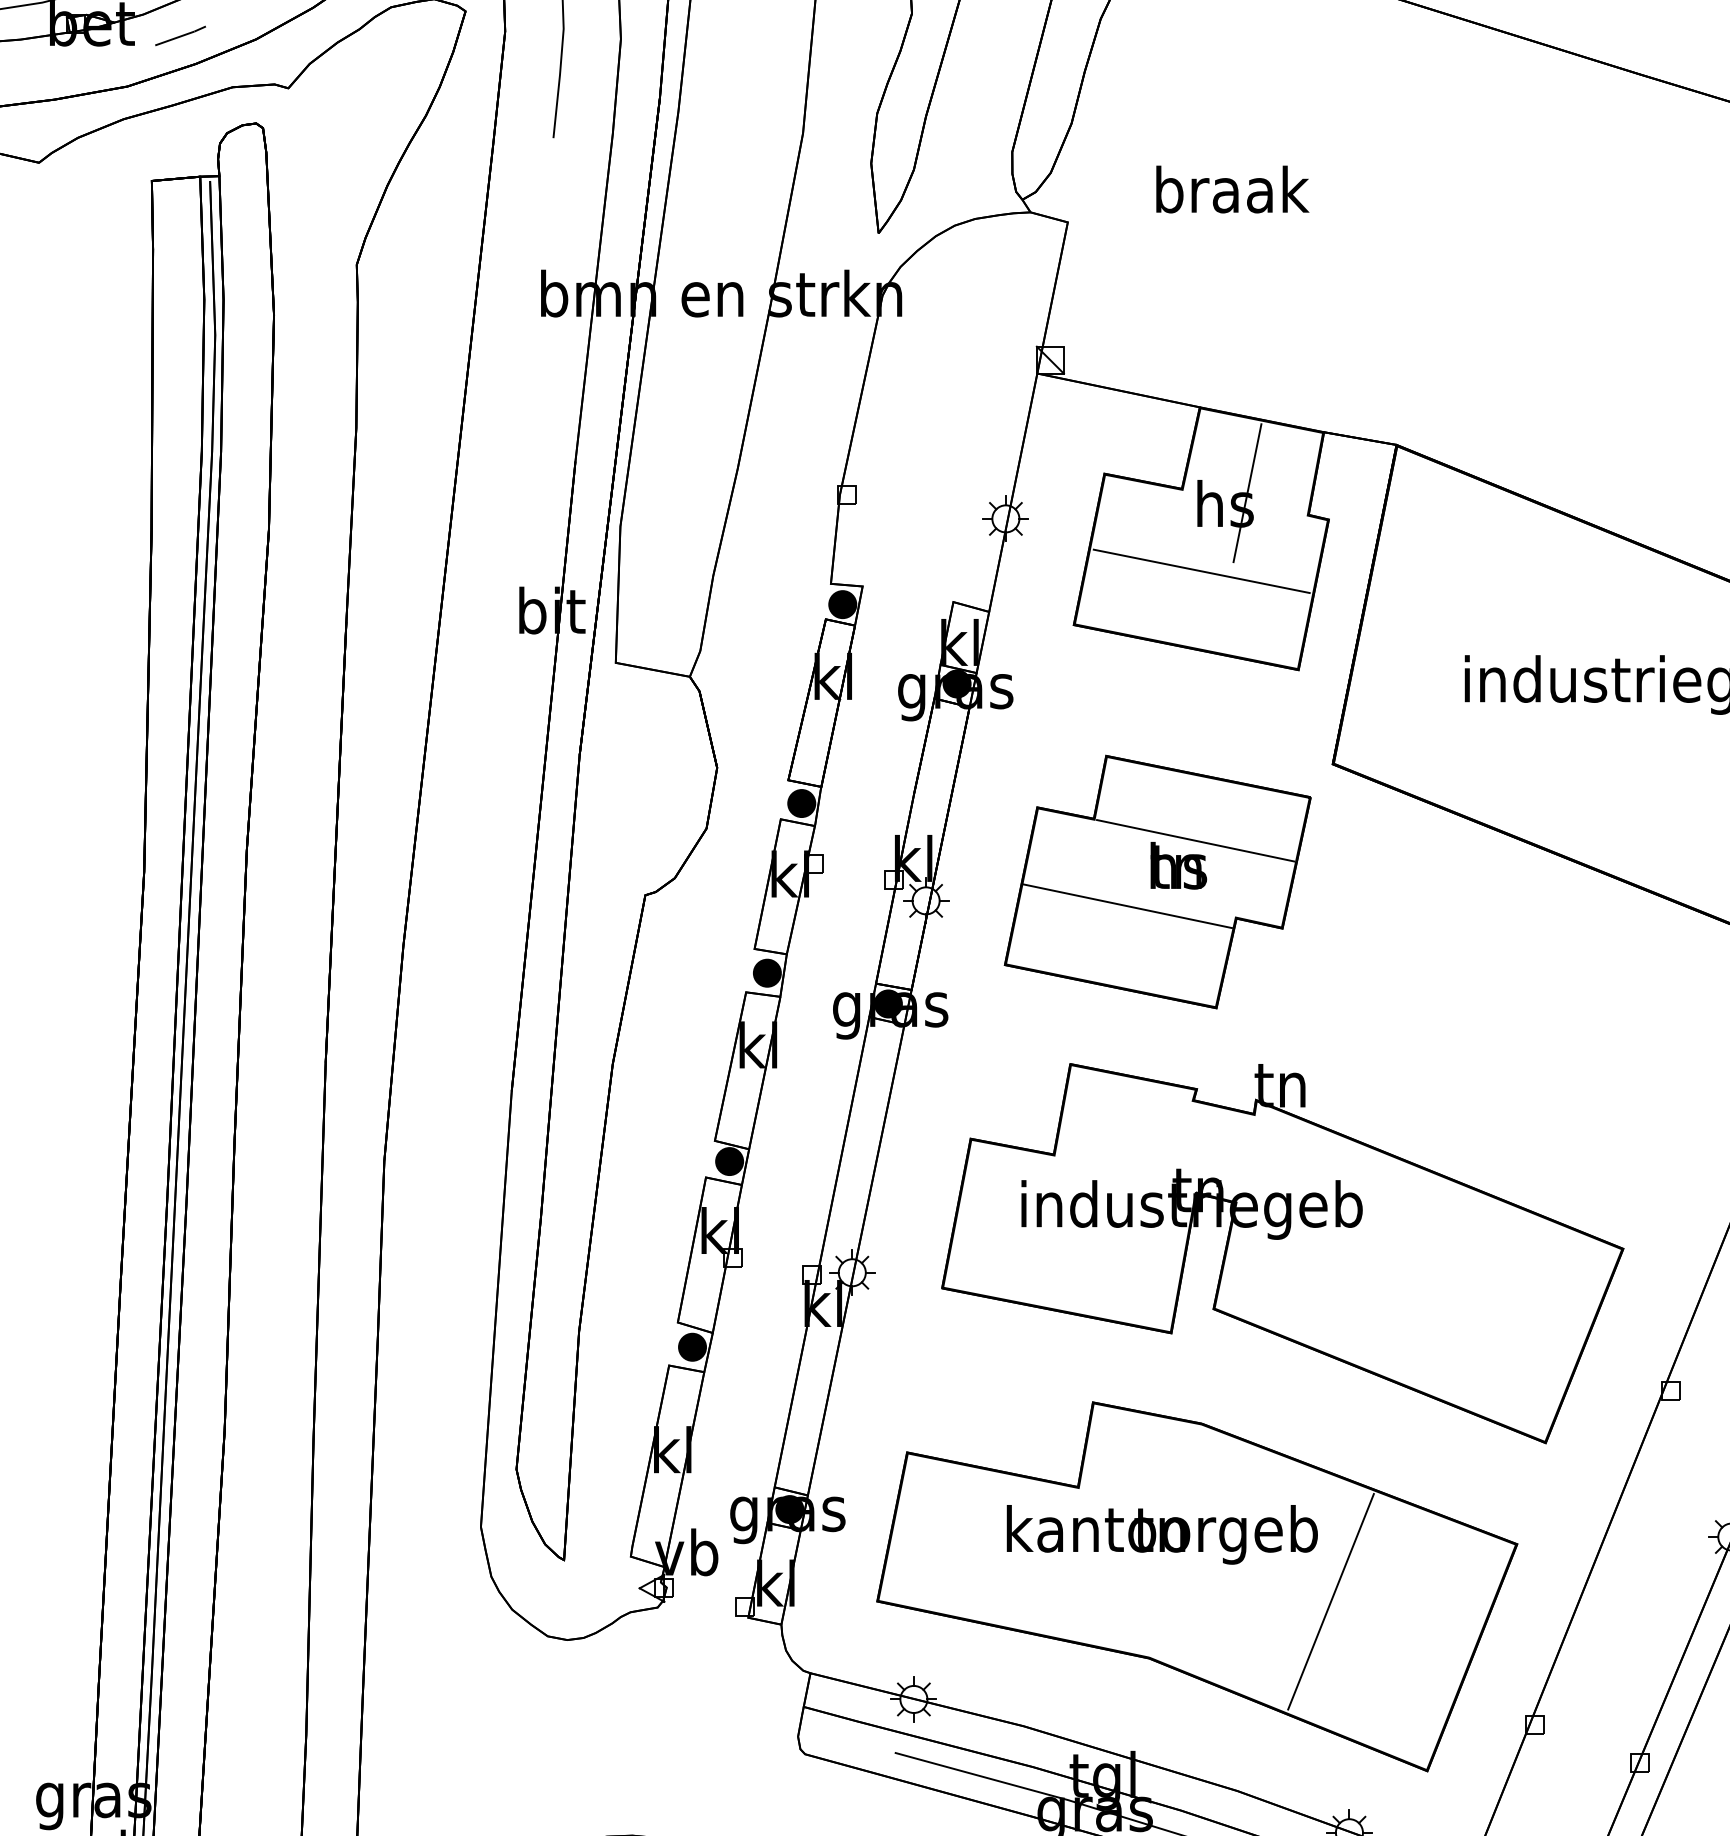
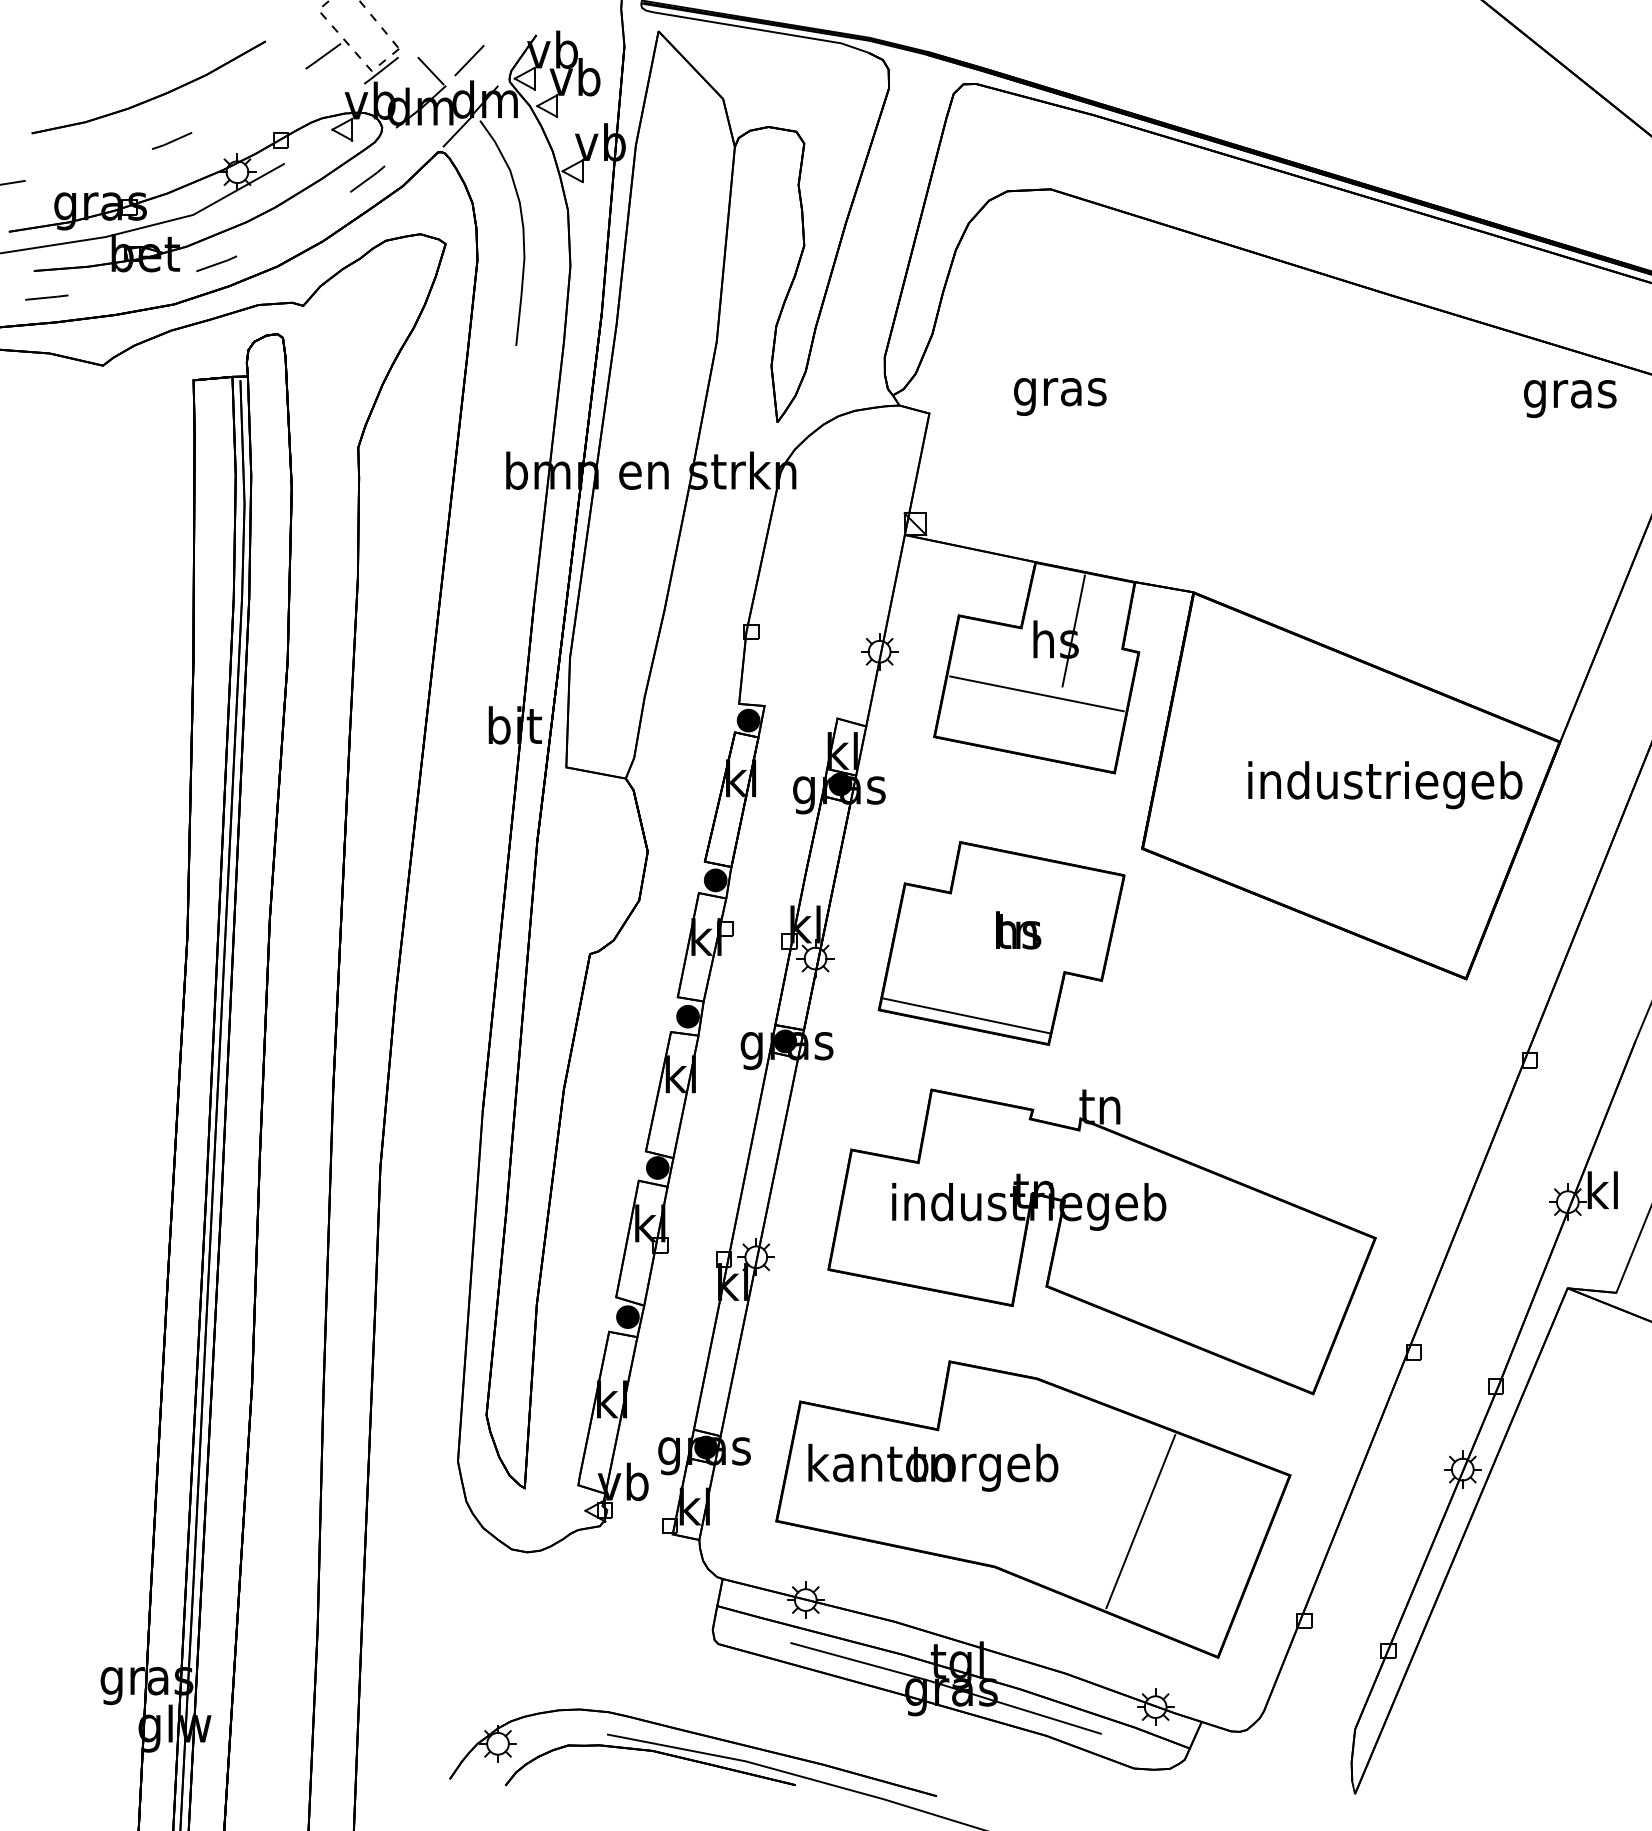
text: (1232, 194) -> (1061, 391), braak -> gras
line: (1194, 839) -> (1031, 909), removed
line: (1127, 905) -> (966, 1015), moved
text: (1162, 1534) -> (933, 1467), moved

